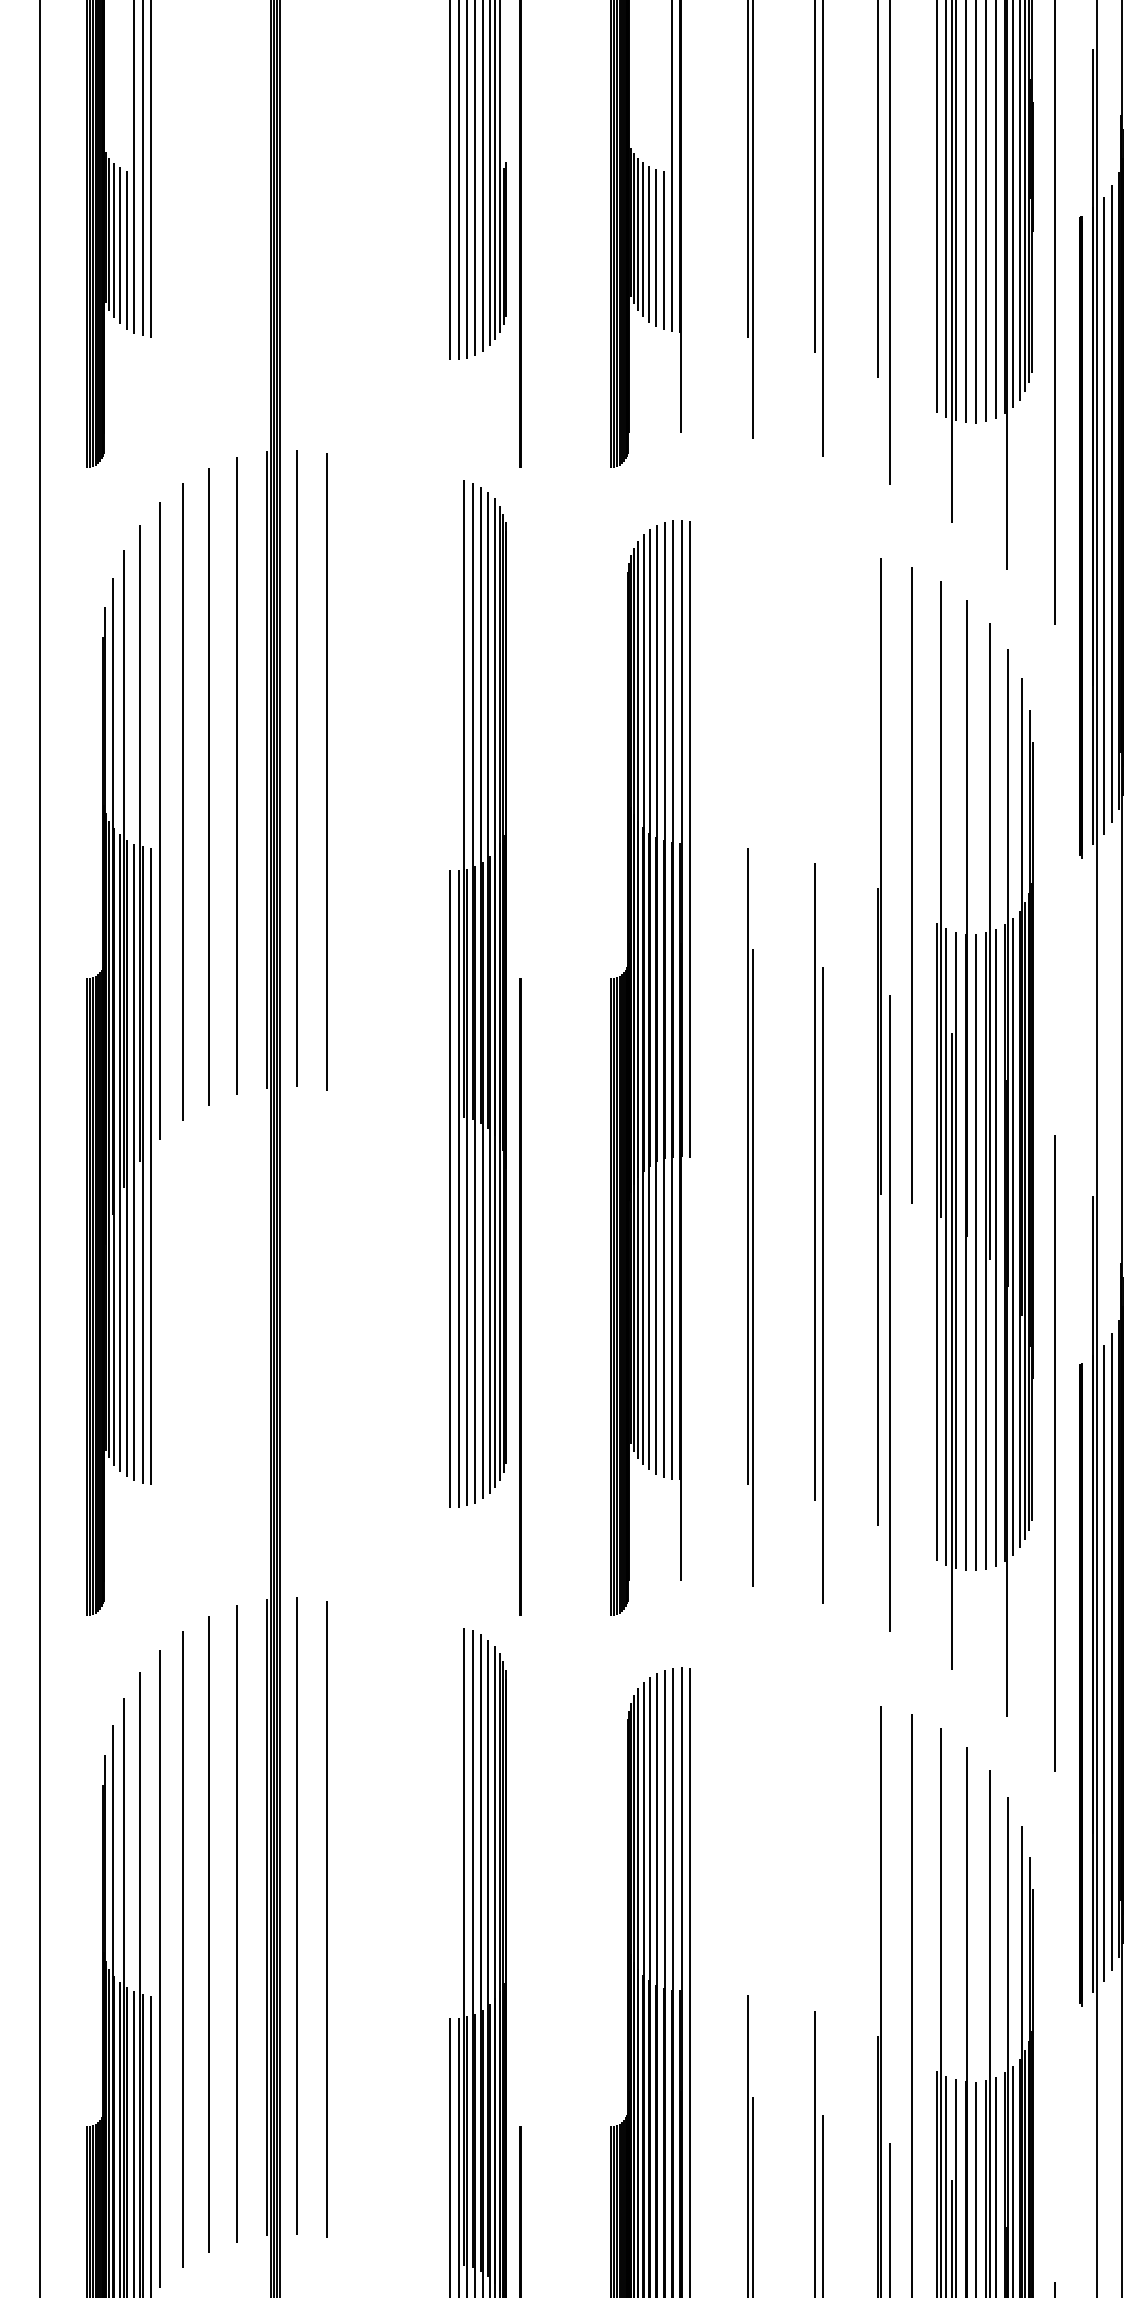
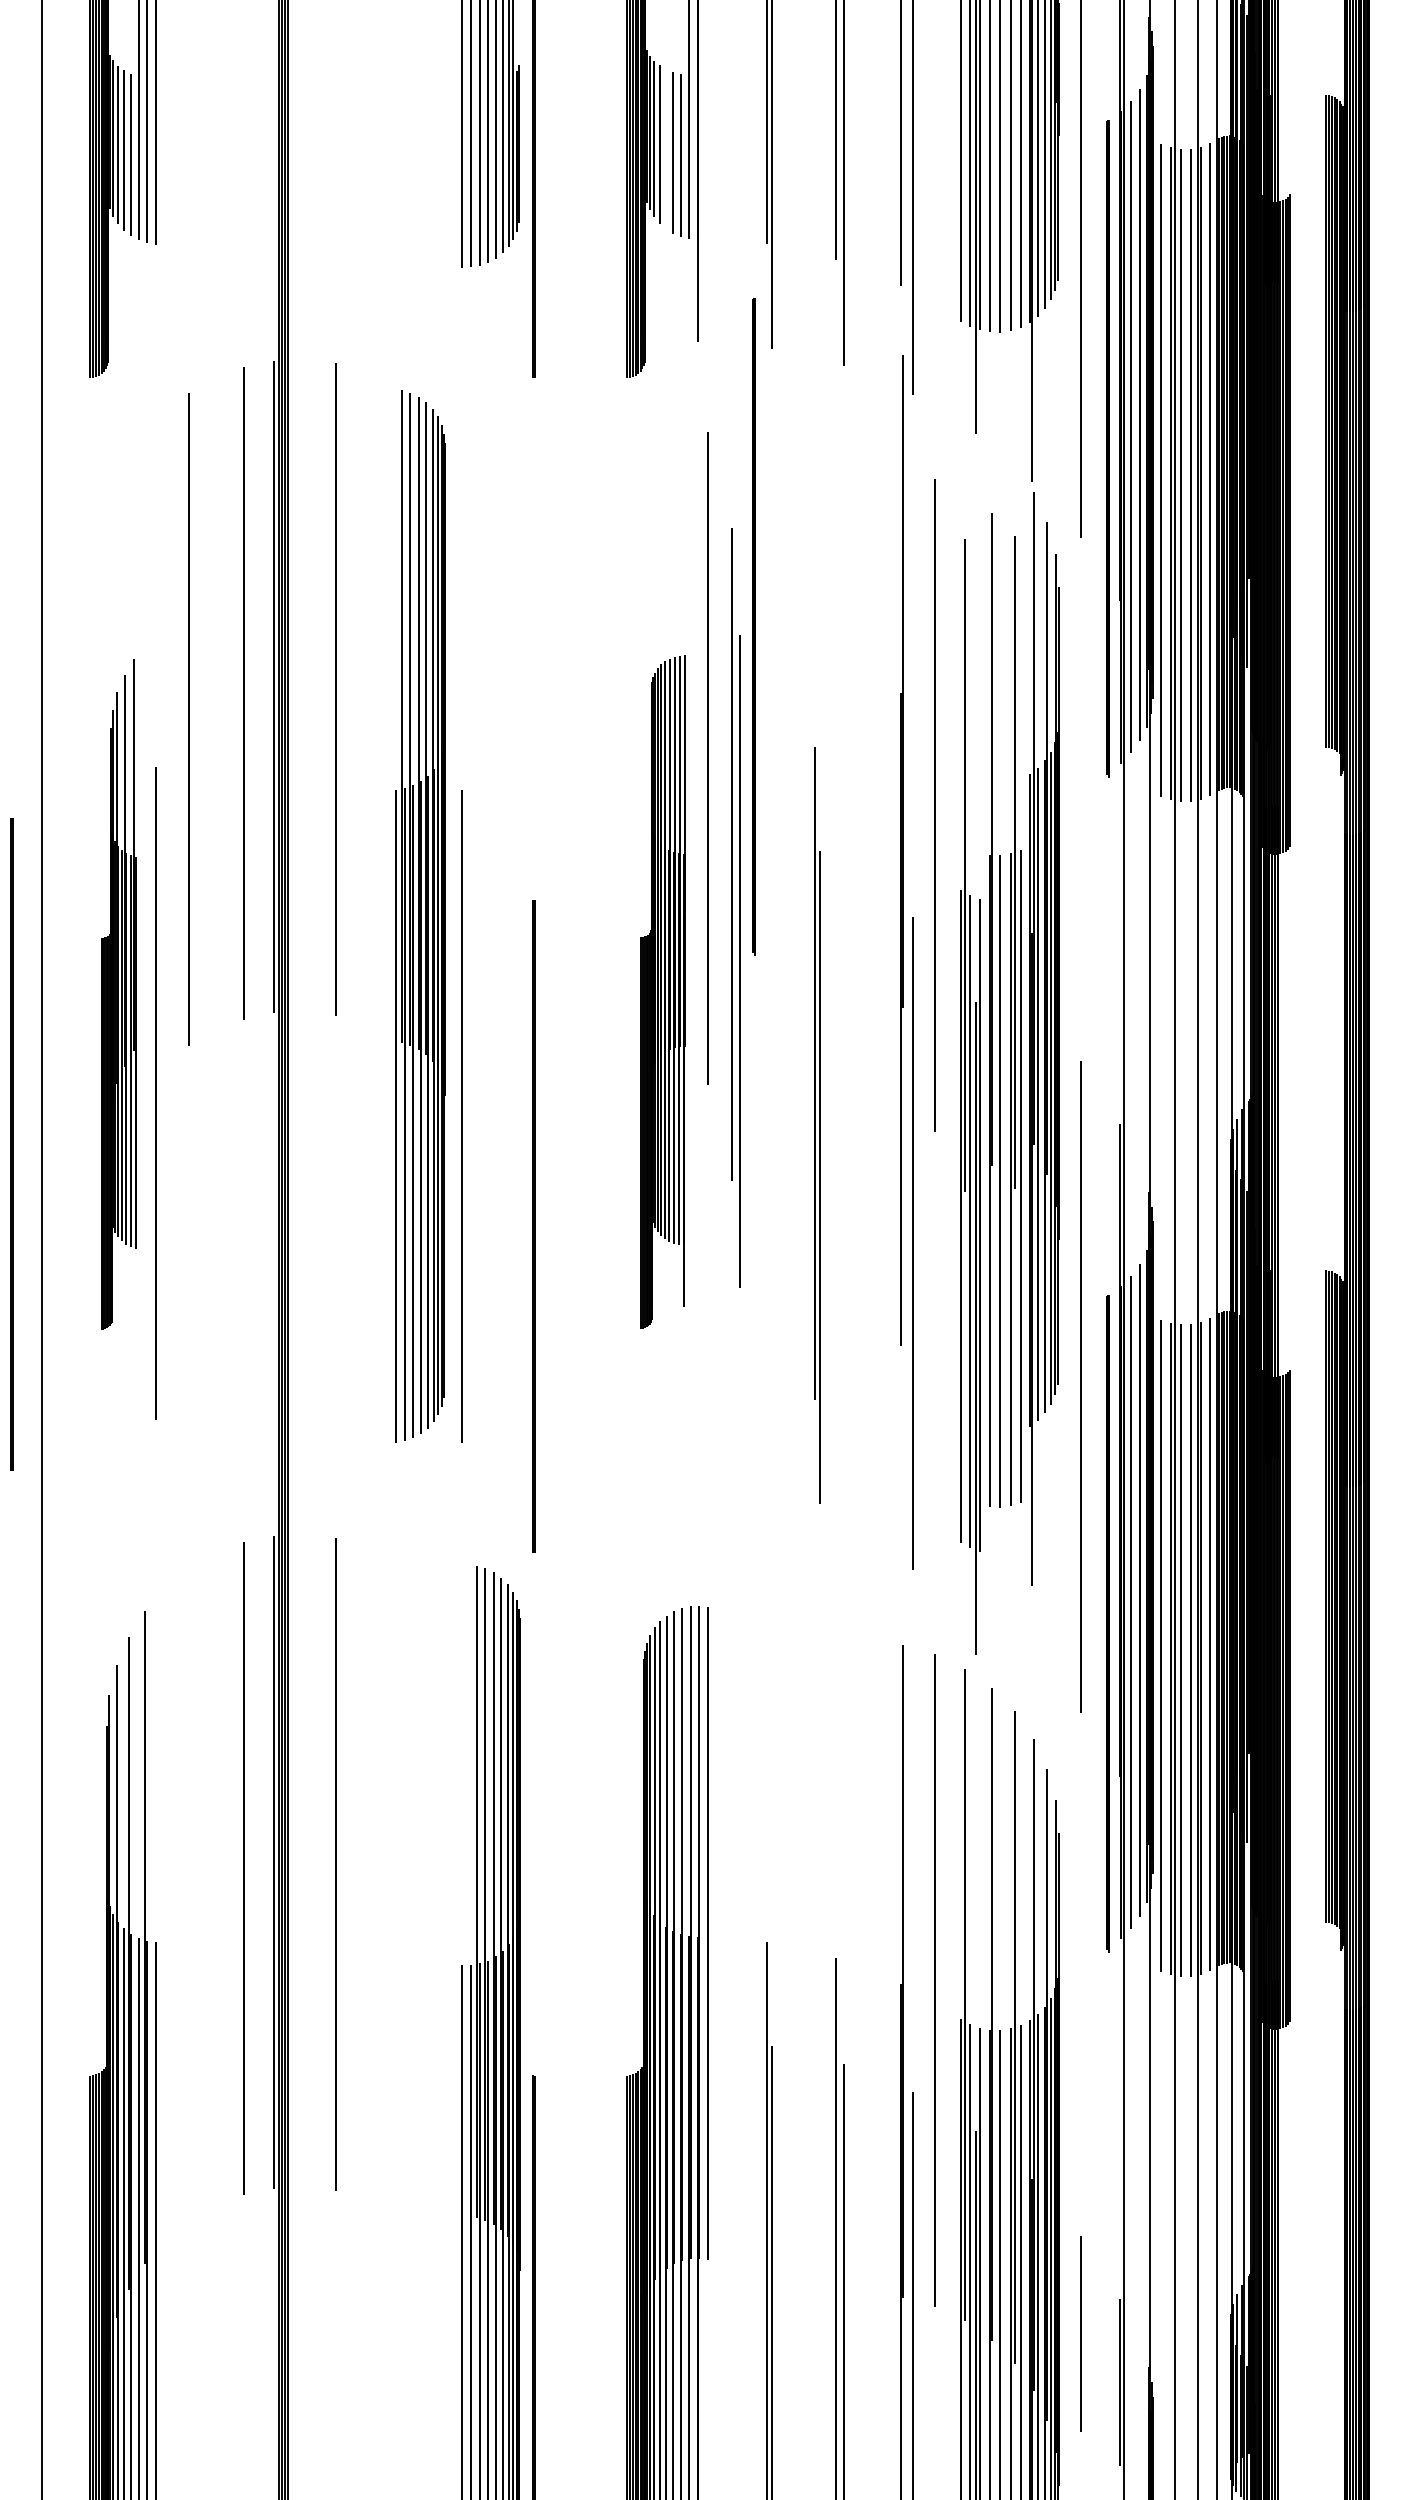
line: (649, 243) -> (666, 148), removed
line: (734, 710) -> (753, 626), added
line: (296, 768) -> (304, 685), removed
line: (209, 786) -> (215, 704), removed
line: (159, 821) -> (164, 739), removed
part: (482, 993) -> (420, 916), moved
part: (879, 1041) -> (901, 850), moved
part: (645, 1067) -> (662, 991), size x0.6
part: (114, 1070) -> (118, 994), size x0.6
part: (946, 1124) -> (970, 1096), moved
part: (1018, 1182) -> (1044, 1038), moved
line: (9, 1216) -> (11, 1144), added
part: (750, 1217) -> (817, 1125), moved
part: (818, 1233) -> (735, 907), moved
line: (296, 1915) -> (304, 1860), removed
line: (209, 1934) -> (215, 1879), removed
line: (182, 1949) -> (188, 1894), removed
line: (159, 1968) -> (164, 1914), removed

